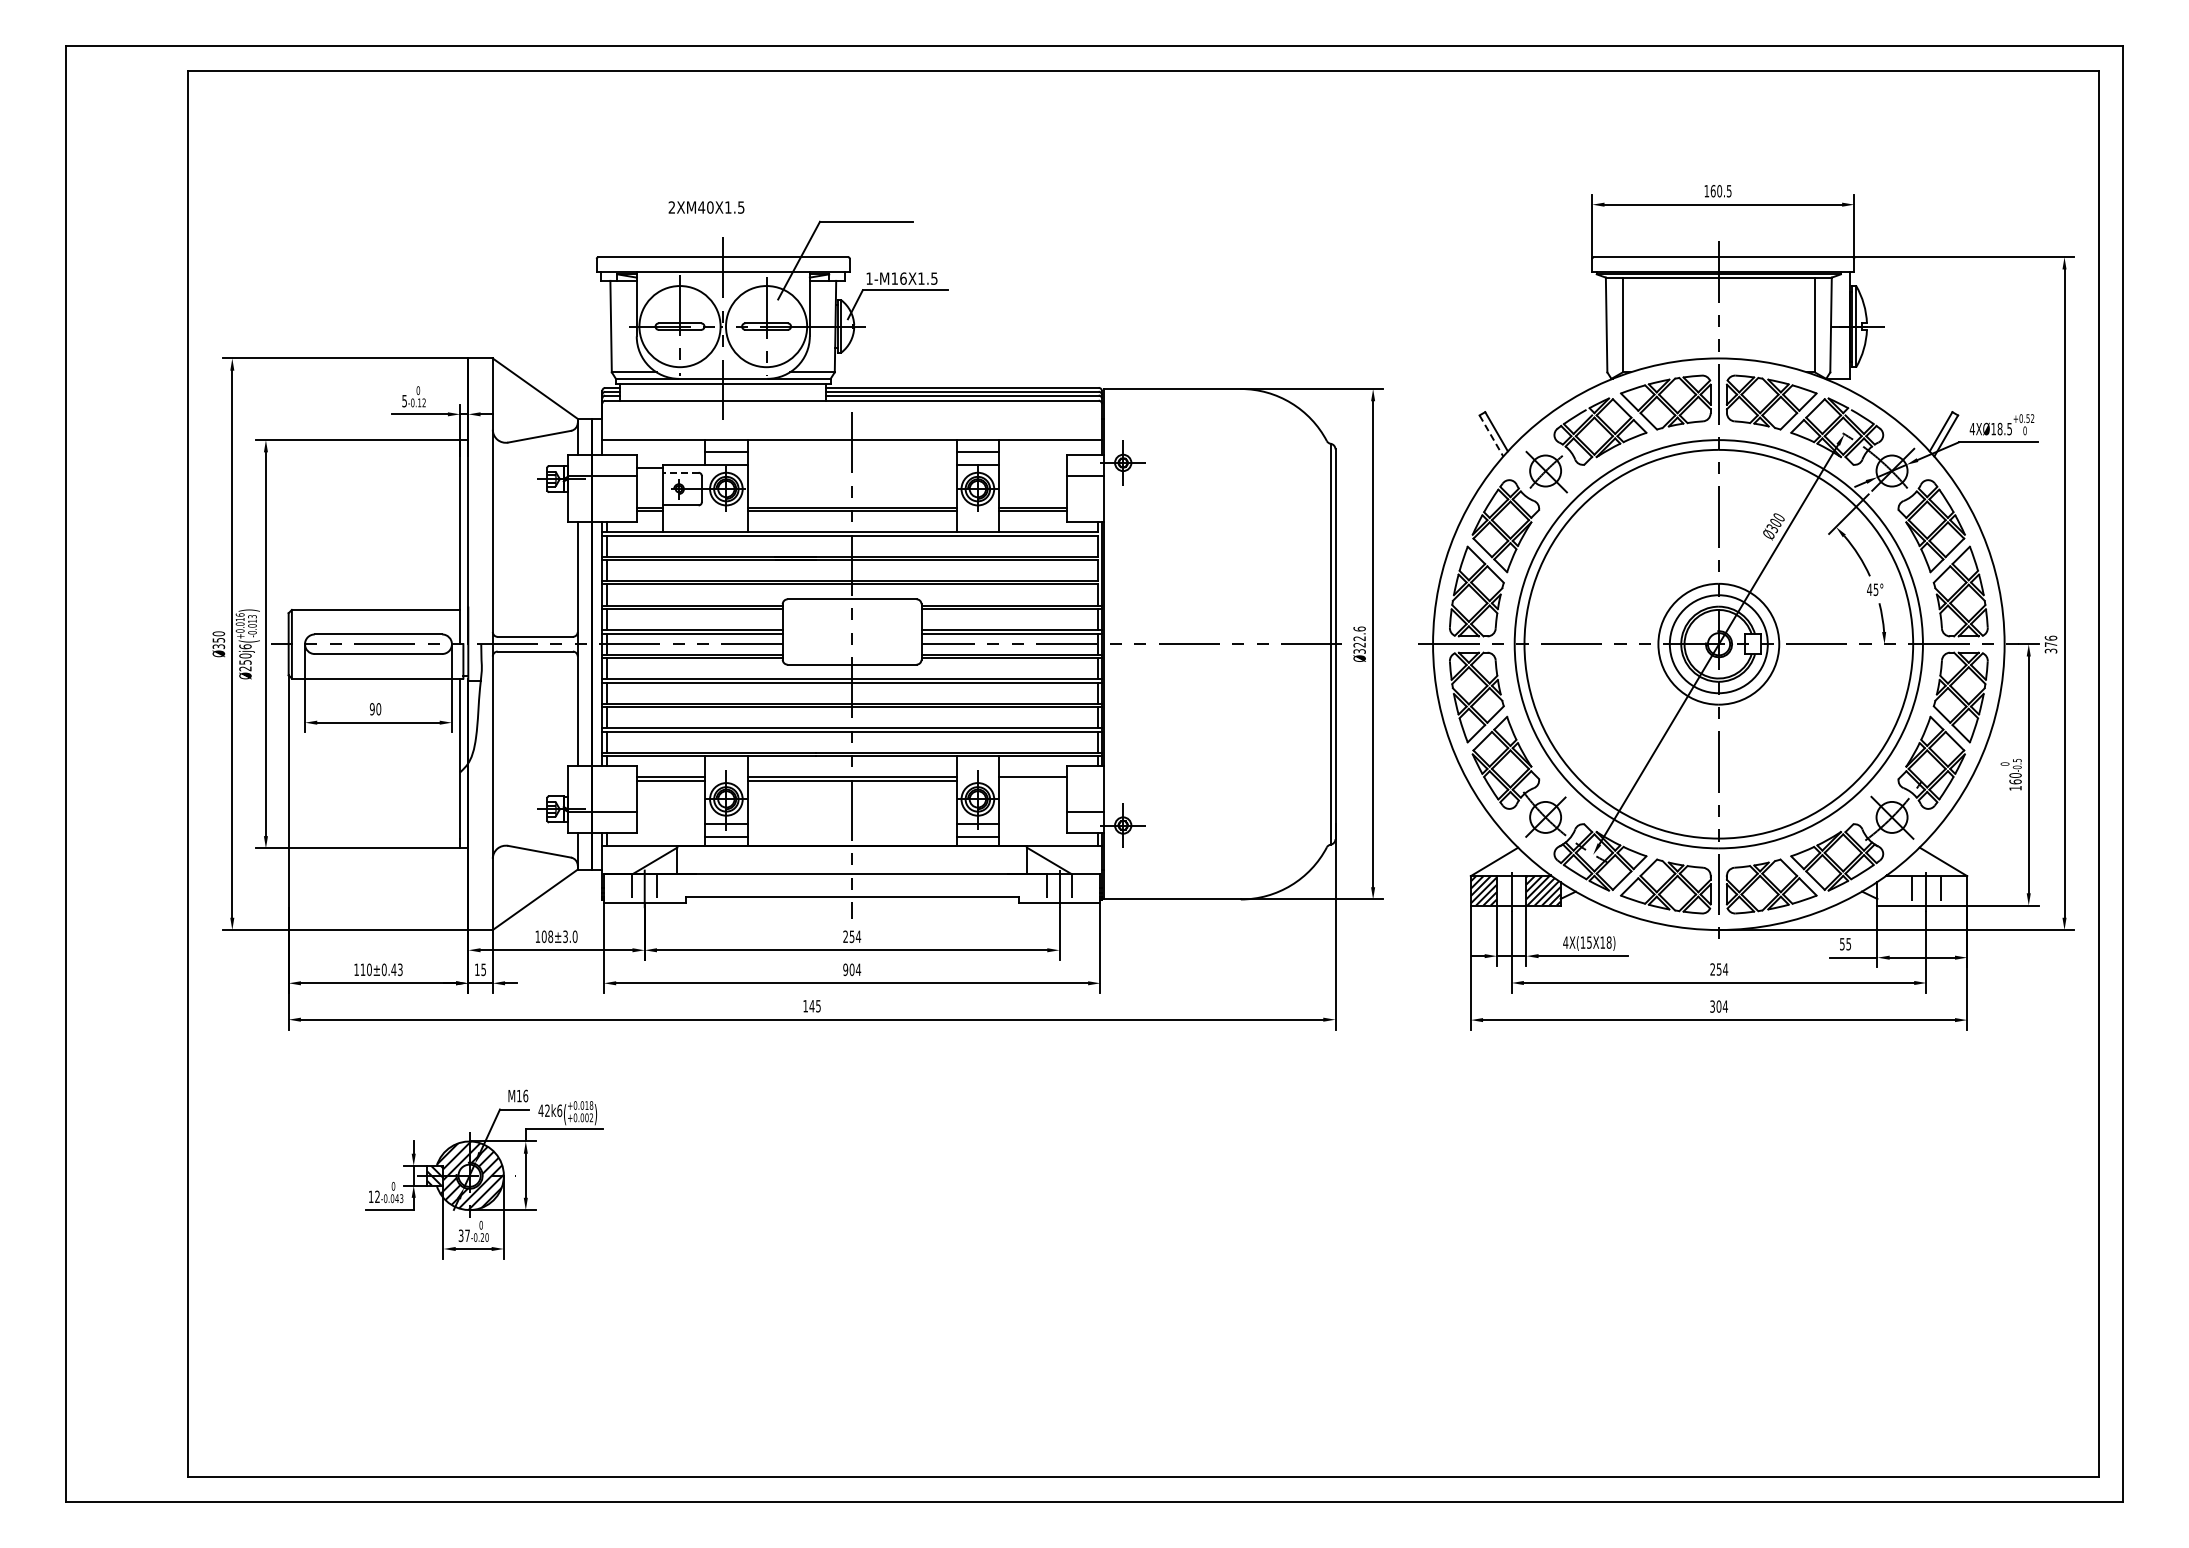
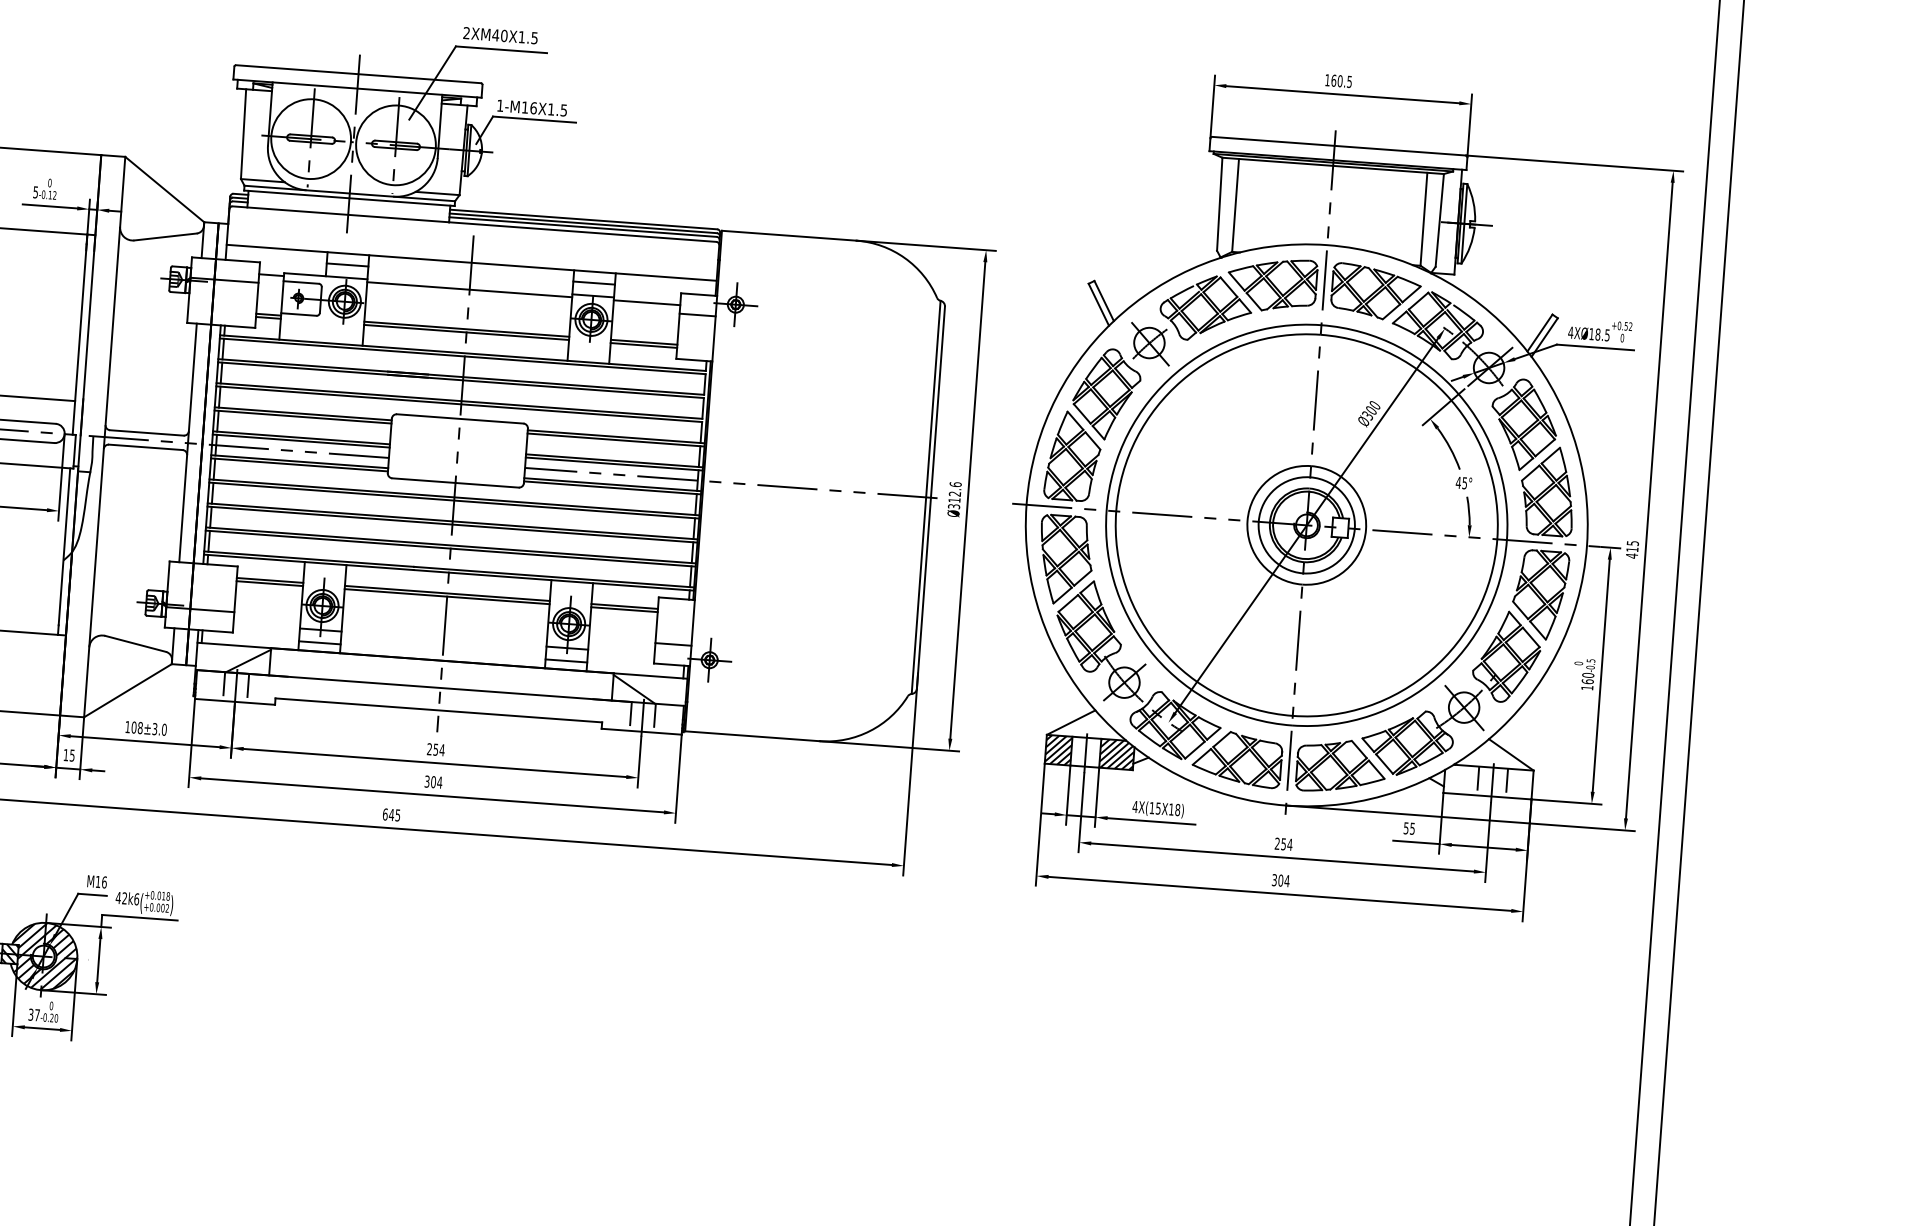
text: (706, 207) -> (500, 35), moved
line: (1491, 435) -> (1098, 304), dashed -> solid
line: (851, 467) -> (469, 289), added
line: (1032, 467) -> (646, 302), added
line: (680, 472) -> (301, 282), dashed -> solid
text: (2050, 644) -> (1631, 549), 376 -> 415
text: (1359, 645) -> (954, 500), Ø322.6 -> Ø312.6
line: (1032, 780) -> (624, 609), added
text: (845, 969) -> (427, 781), 904 -> 304
text: (805, 1006) -> (385, 814), 145 -> 645

